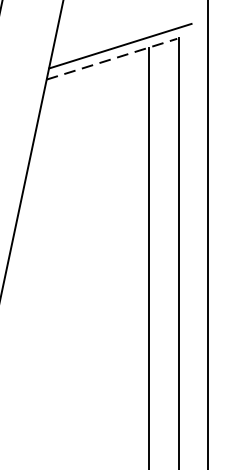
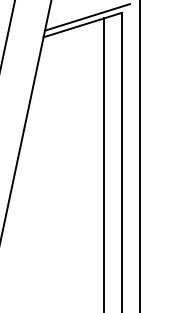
line: (111, 59) -> (82, 25), dashed -> solid

